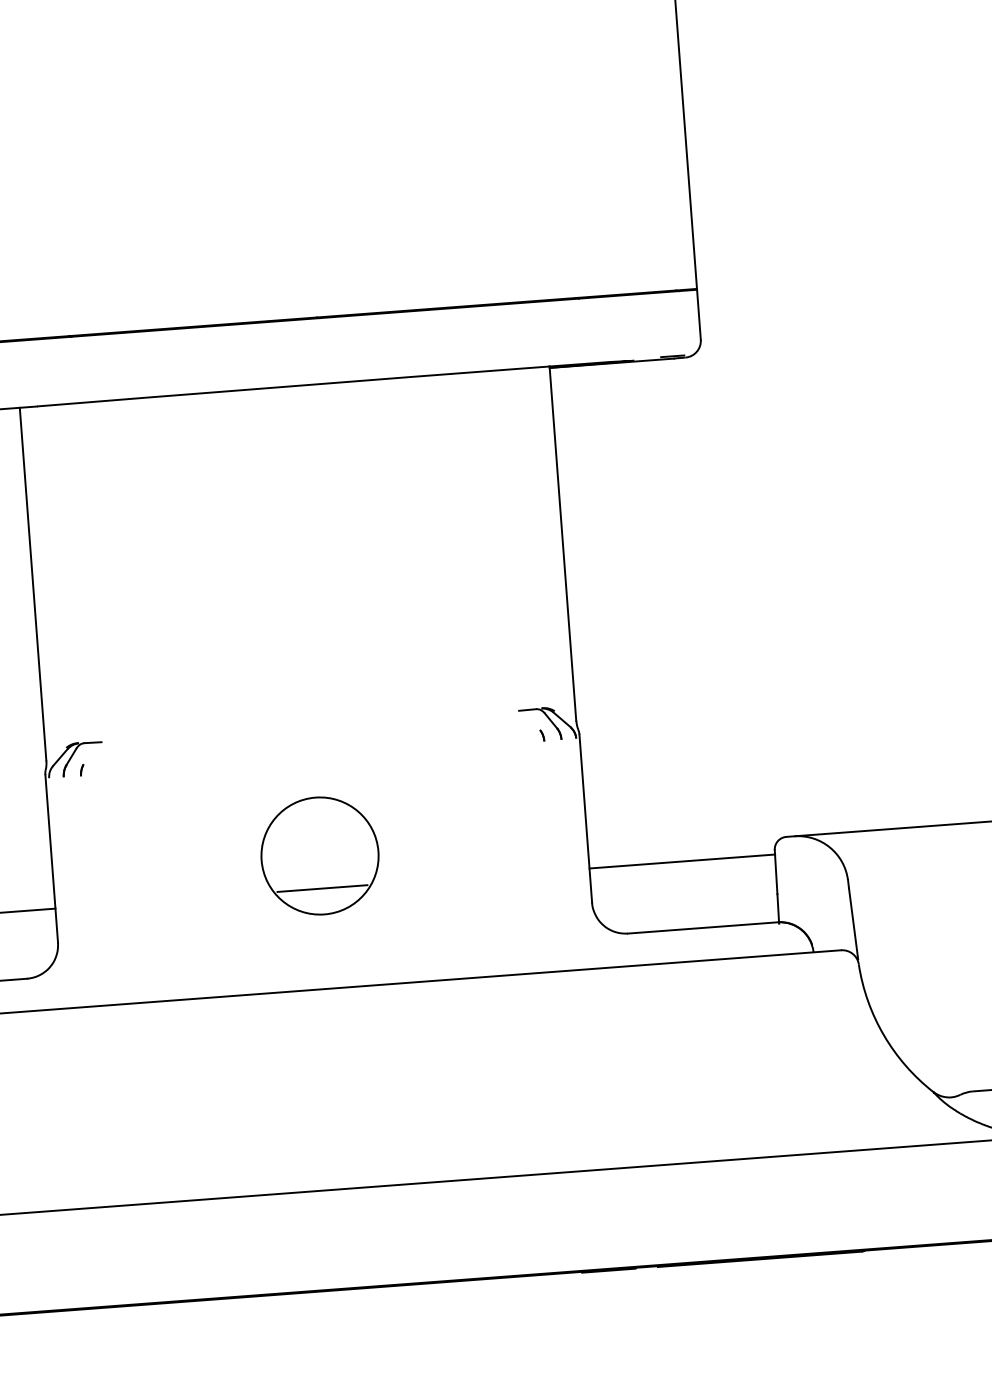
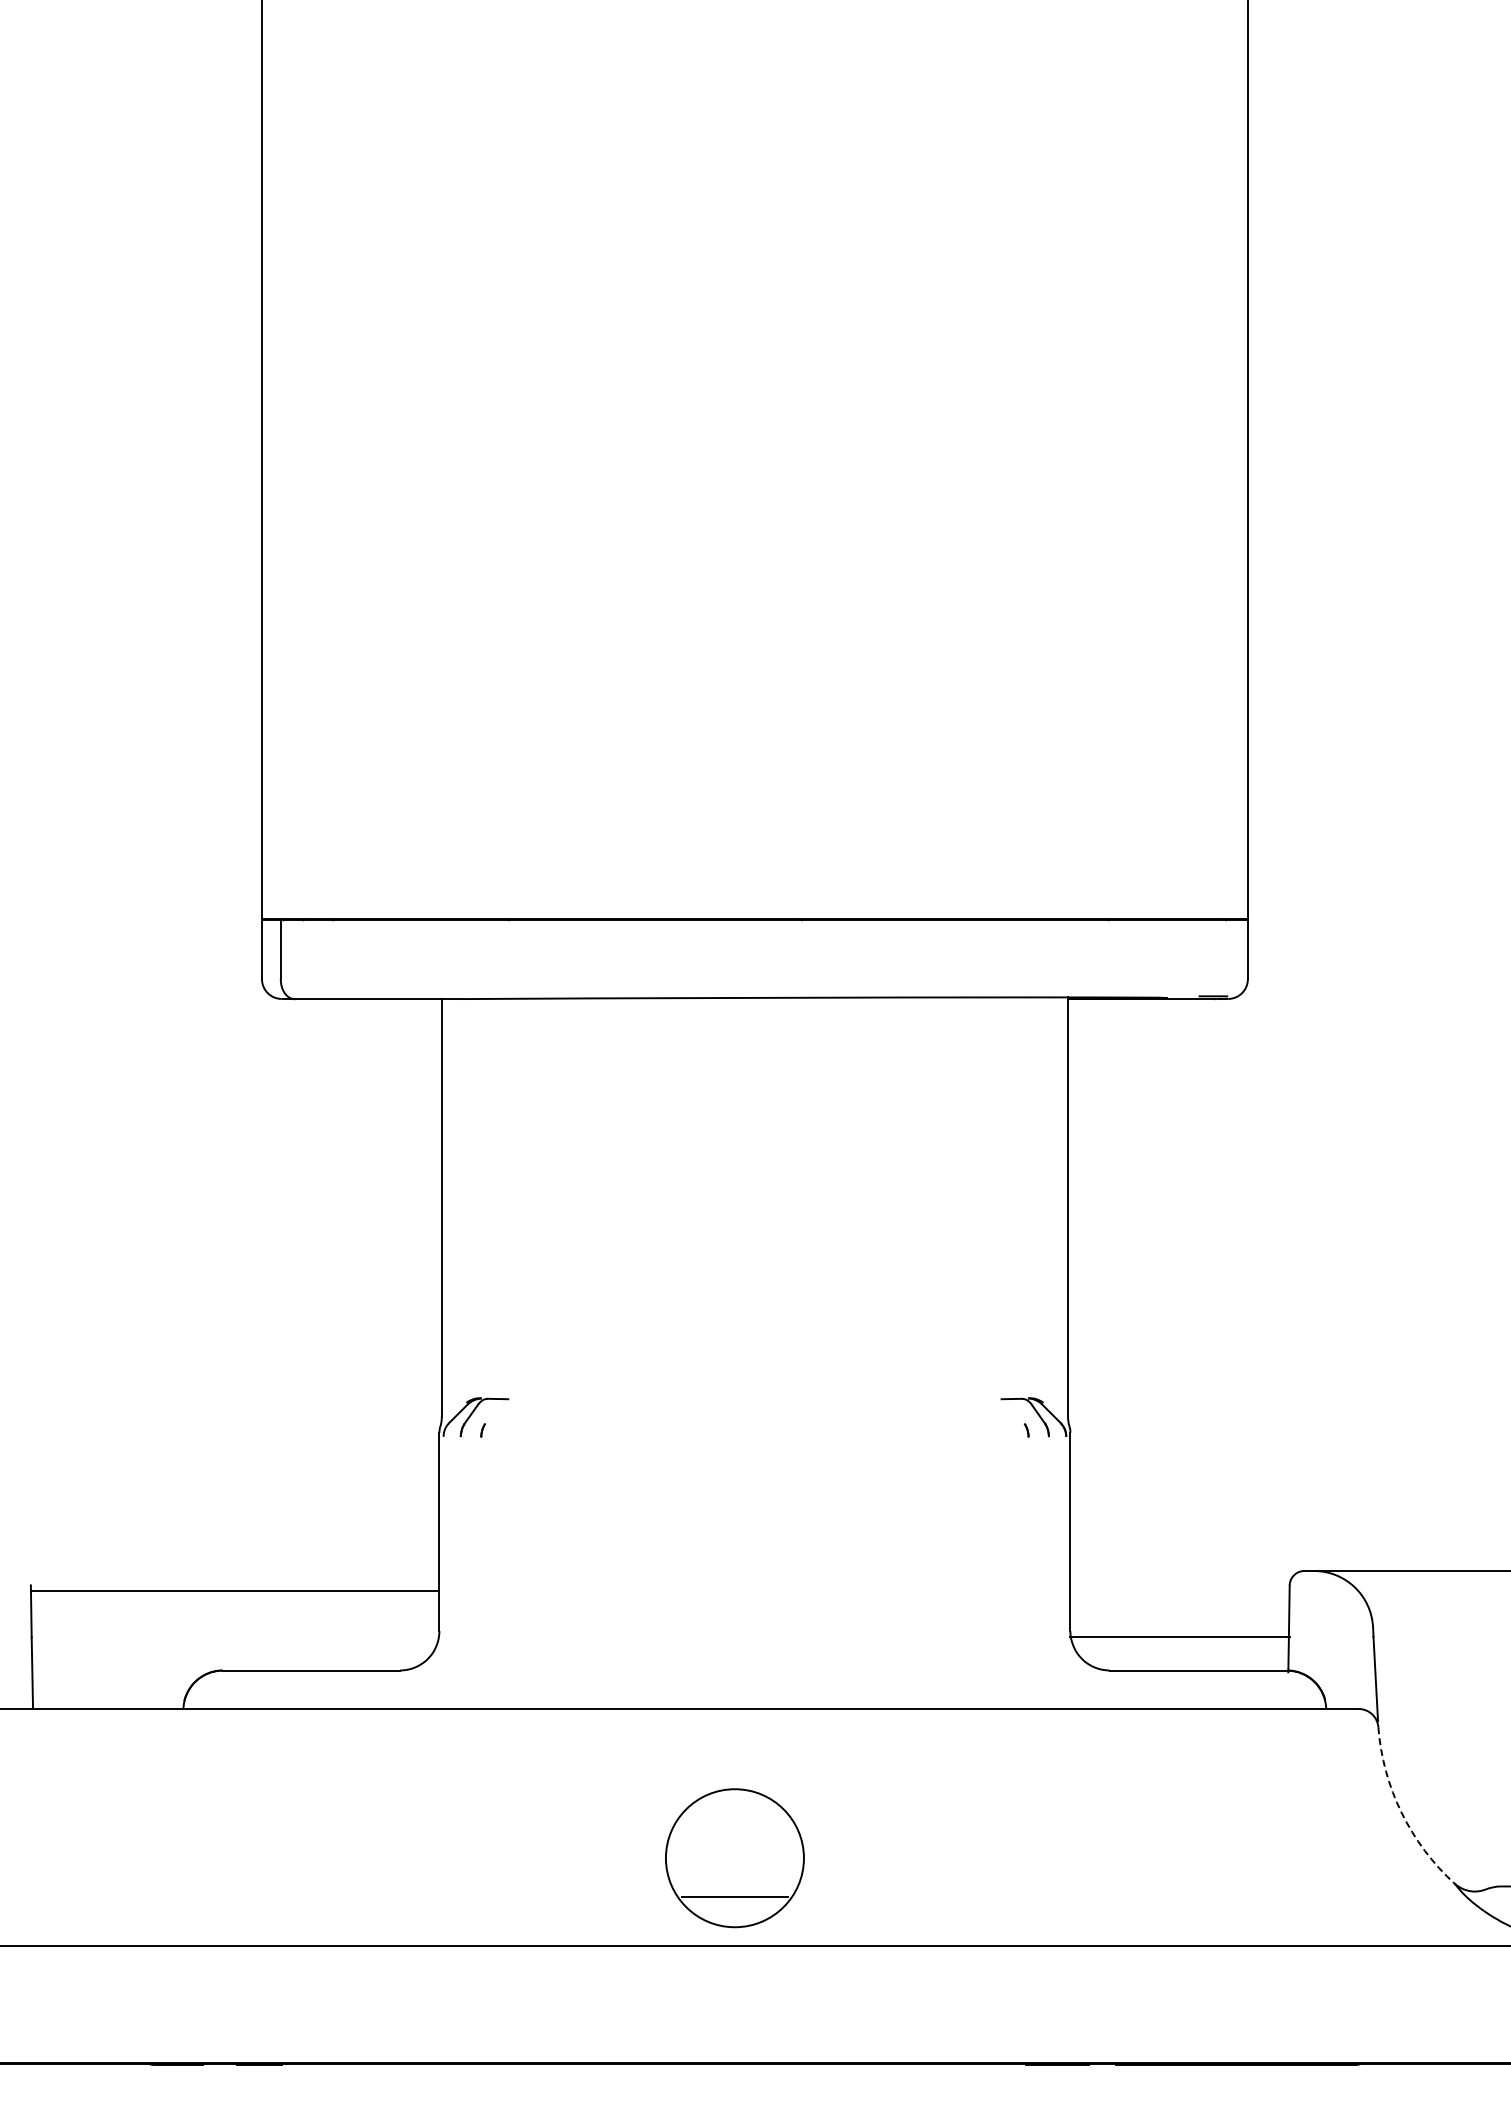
part: (319, 856) -> (734, 1858), moved
line: (681, 861) -> (1179, 1636), moved
arc: (883, 1035) -> (1401, 1812), solid -> dashed

